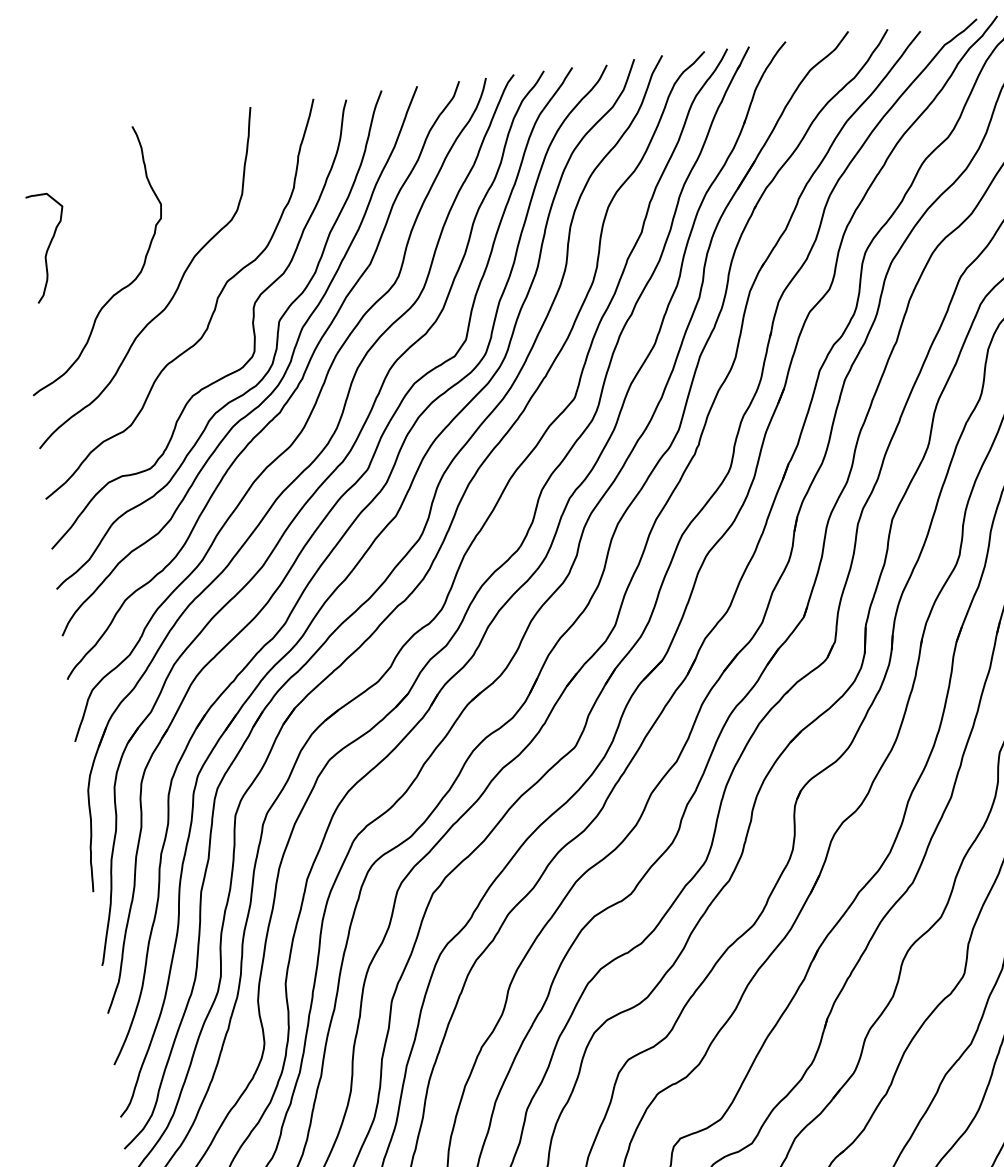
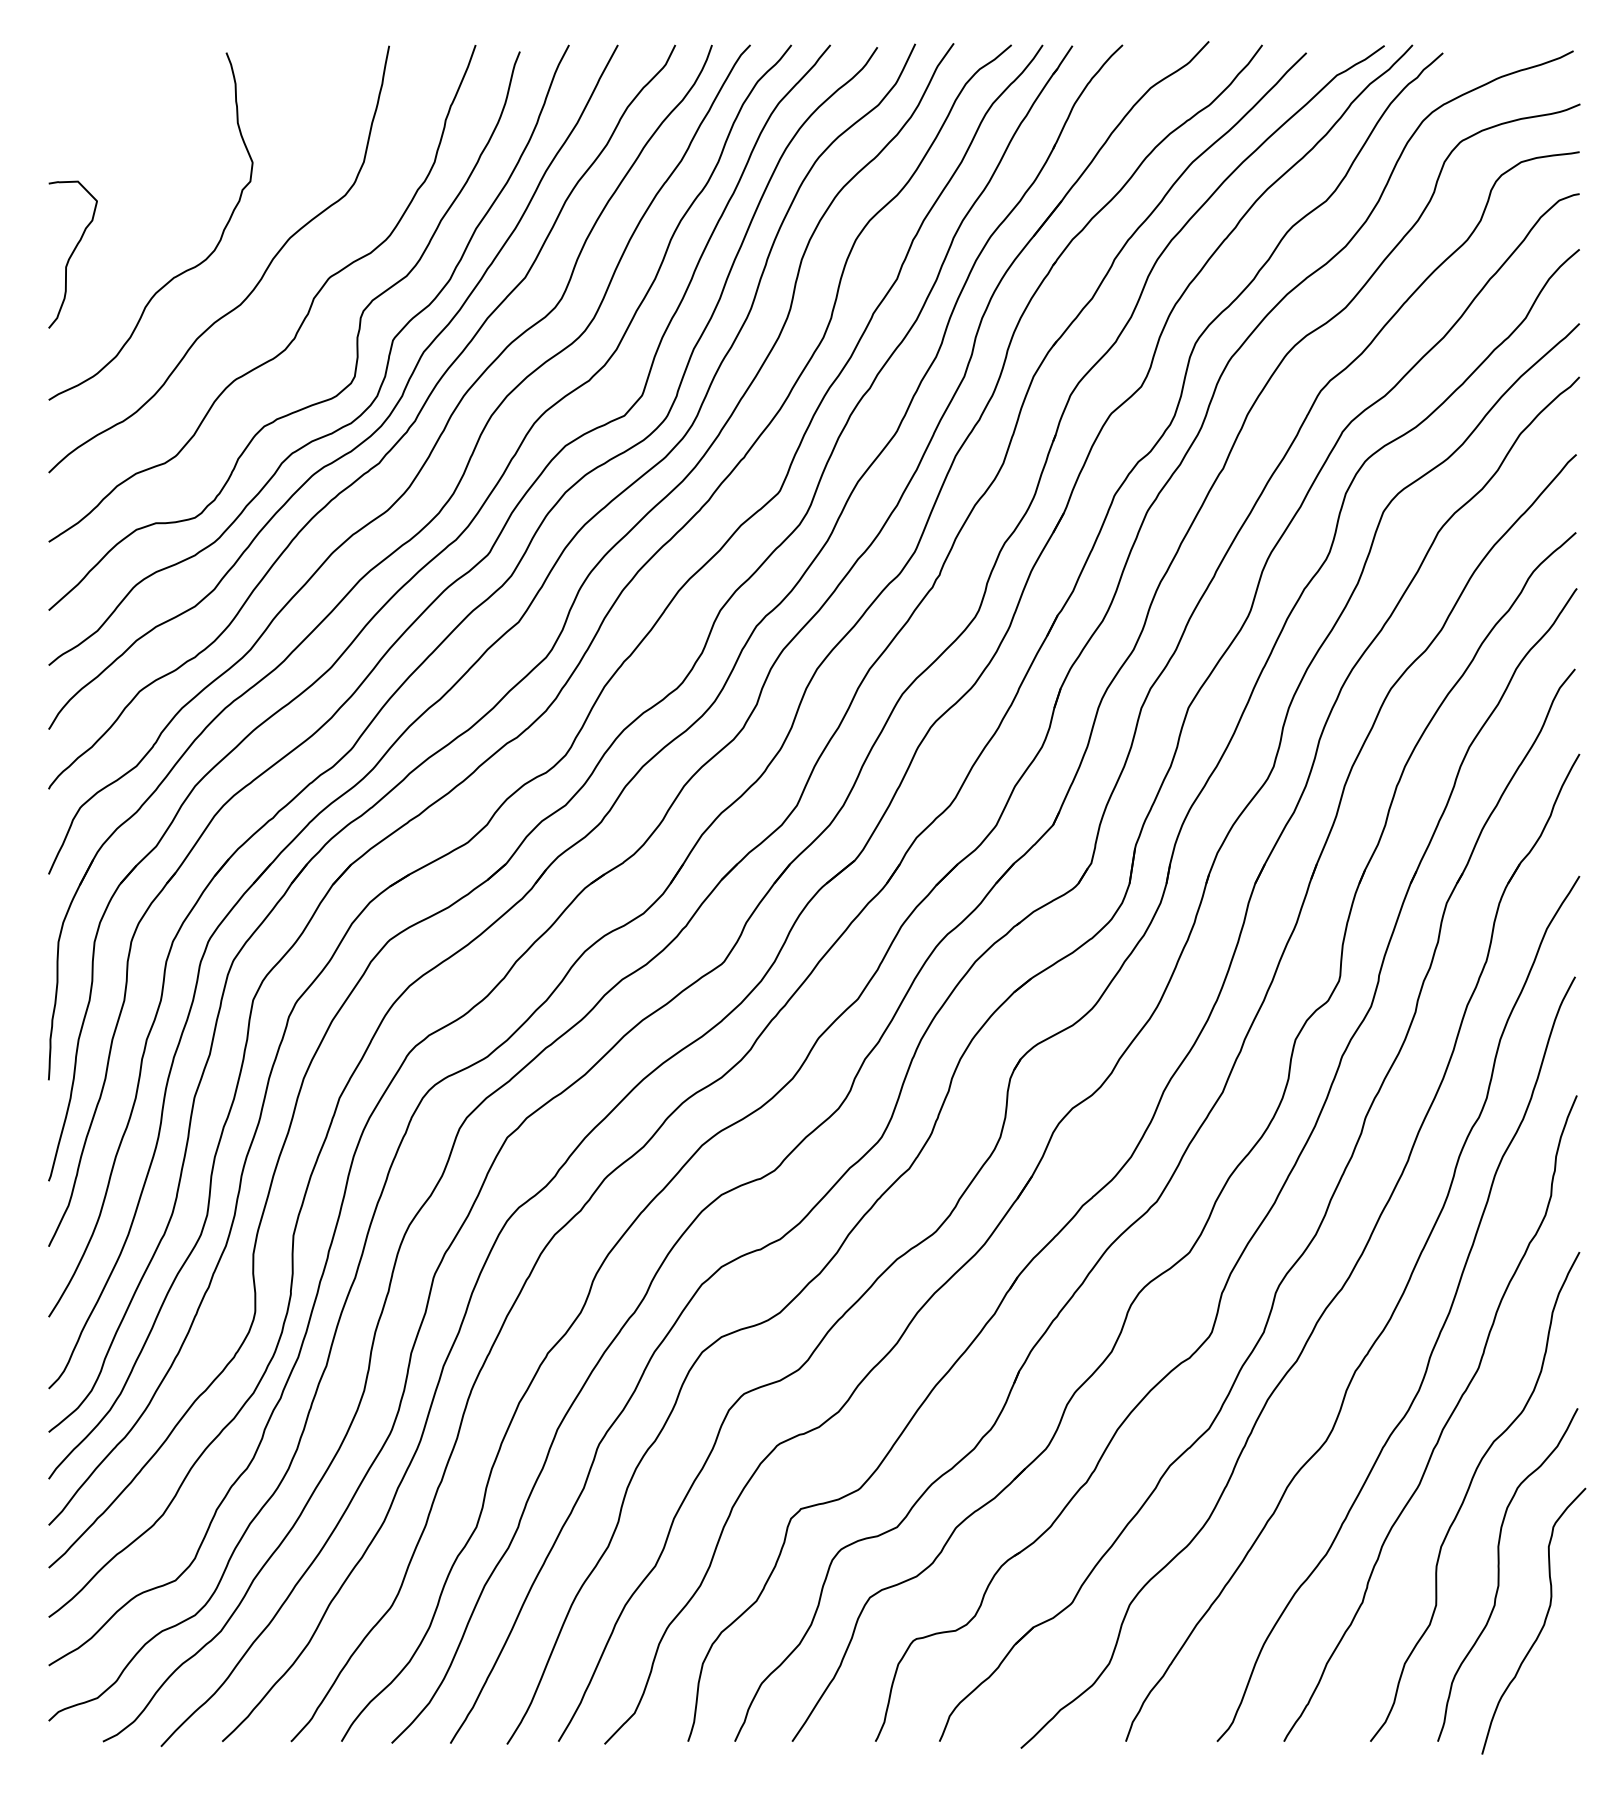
curve: (49, 247) -> (72, 254), moved

